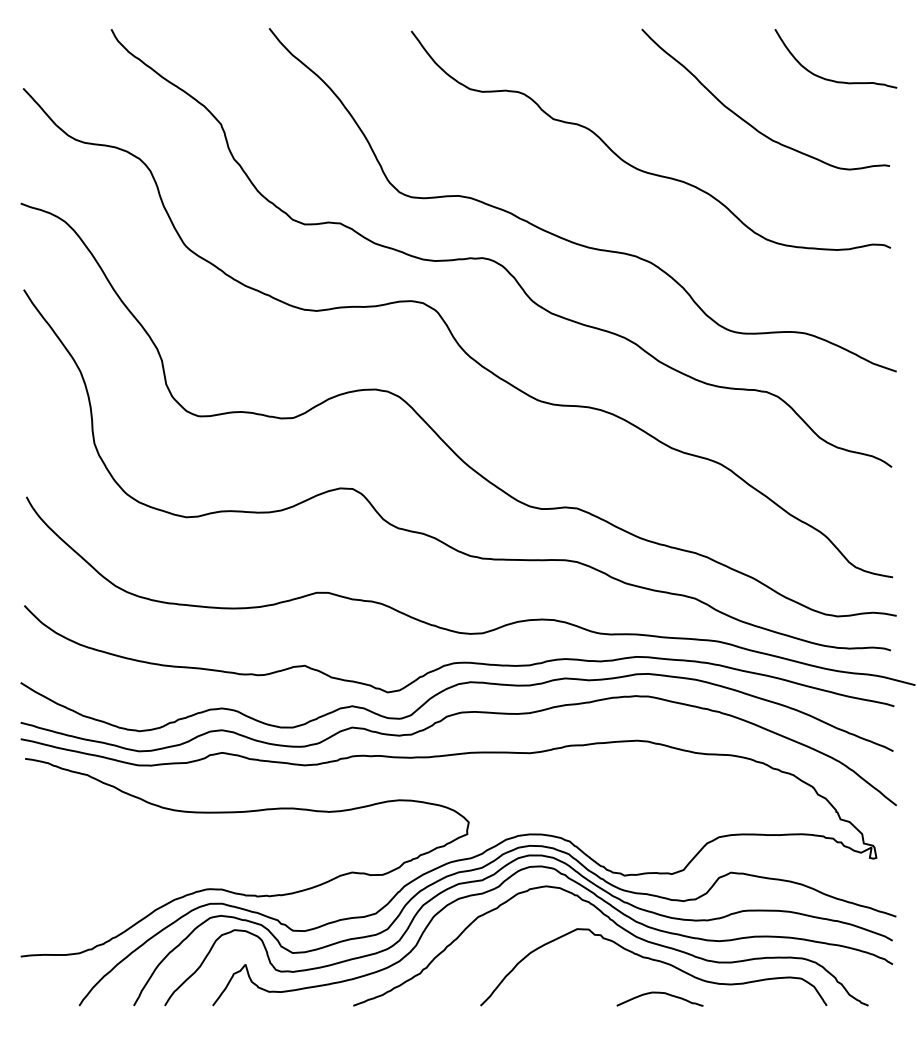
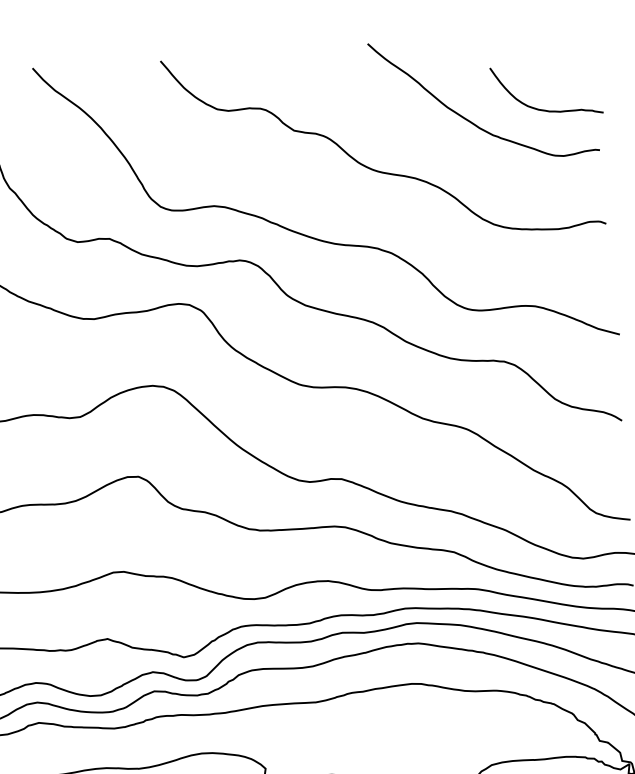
curve: (831, 79) -> (544, 109), moved

